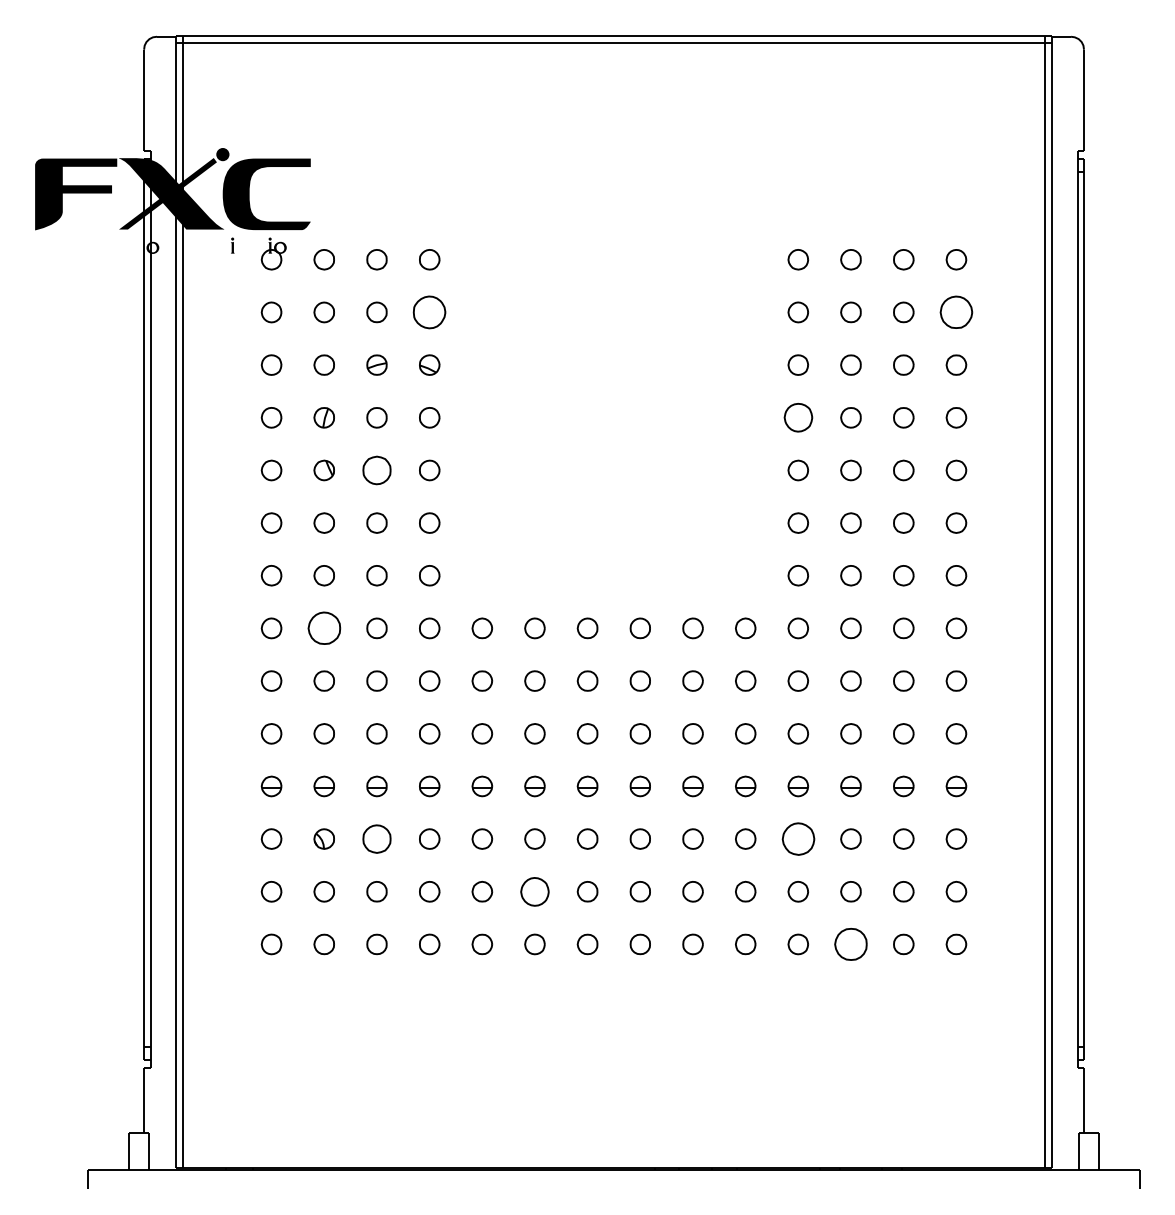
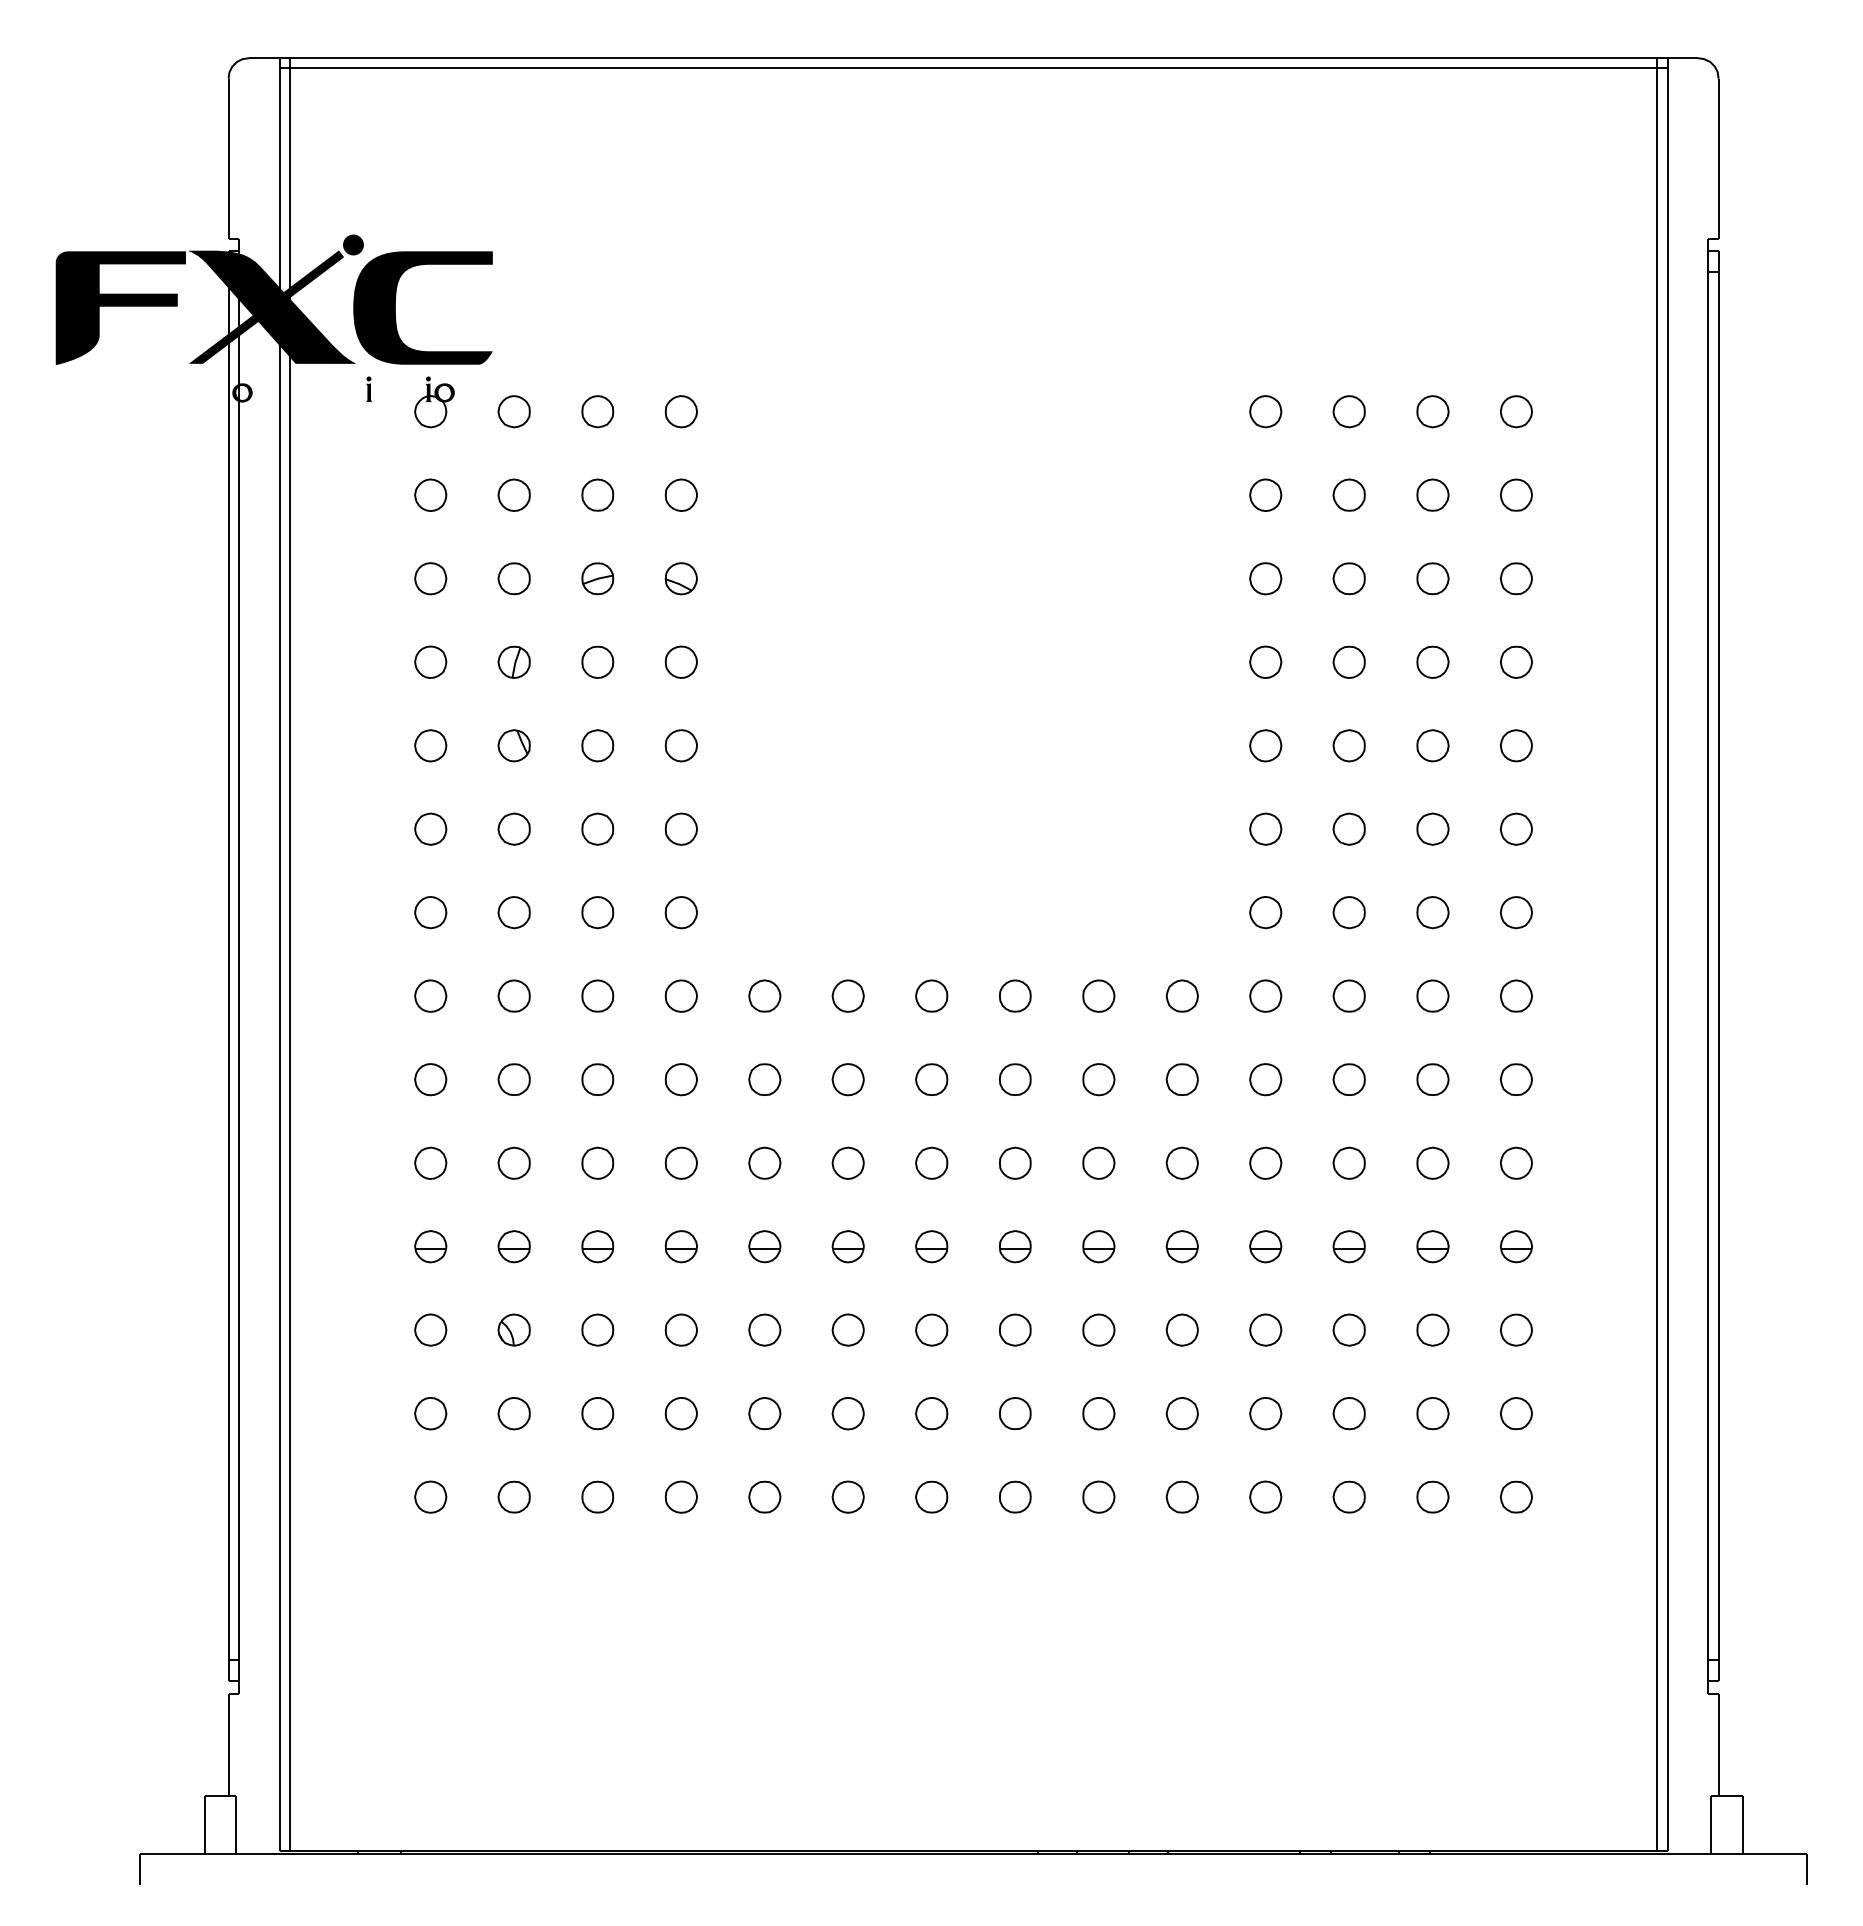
part: (429, 312) -> (681, 495), size x0.62
part: (956, 312) -> (1516, 495), size x0.62
part: (797, 417) -> (1264, 661), size x0.71
part: (376, 470) -> (597, 745), size x0.71
part: (323, 628) -> (512, 996), size x0.62
part: (376, 838) -> (597, 1329), size x0.71
part: (797, 838) -> (1264, 1329), size x0.62
part: (534, 891) -> (847, 1413), size x0.71
part: (850, 944) -> (1348, 1497), size x0.62

